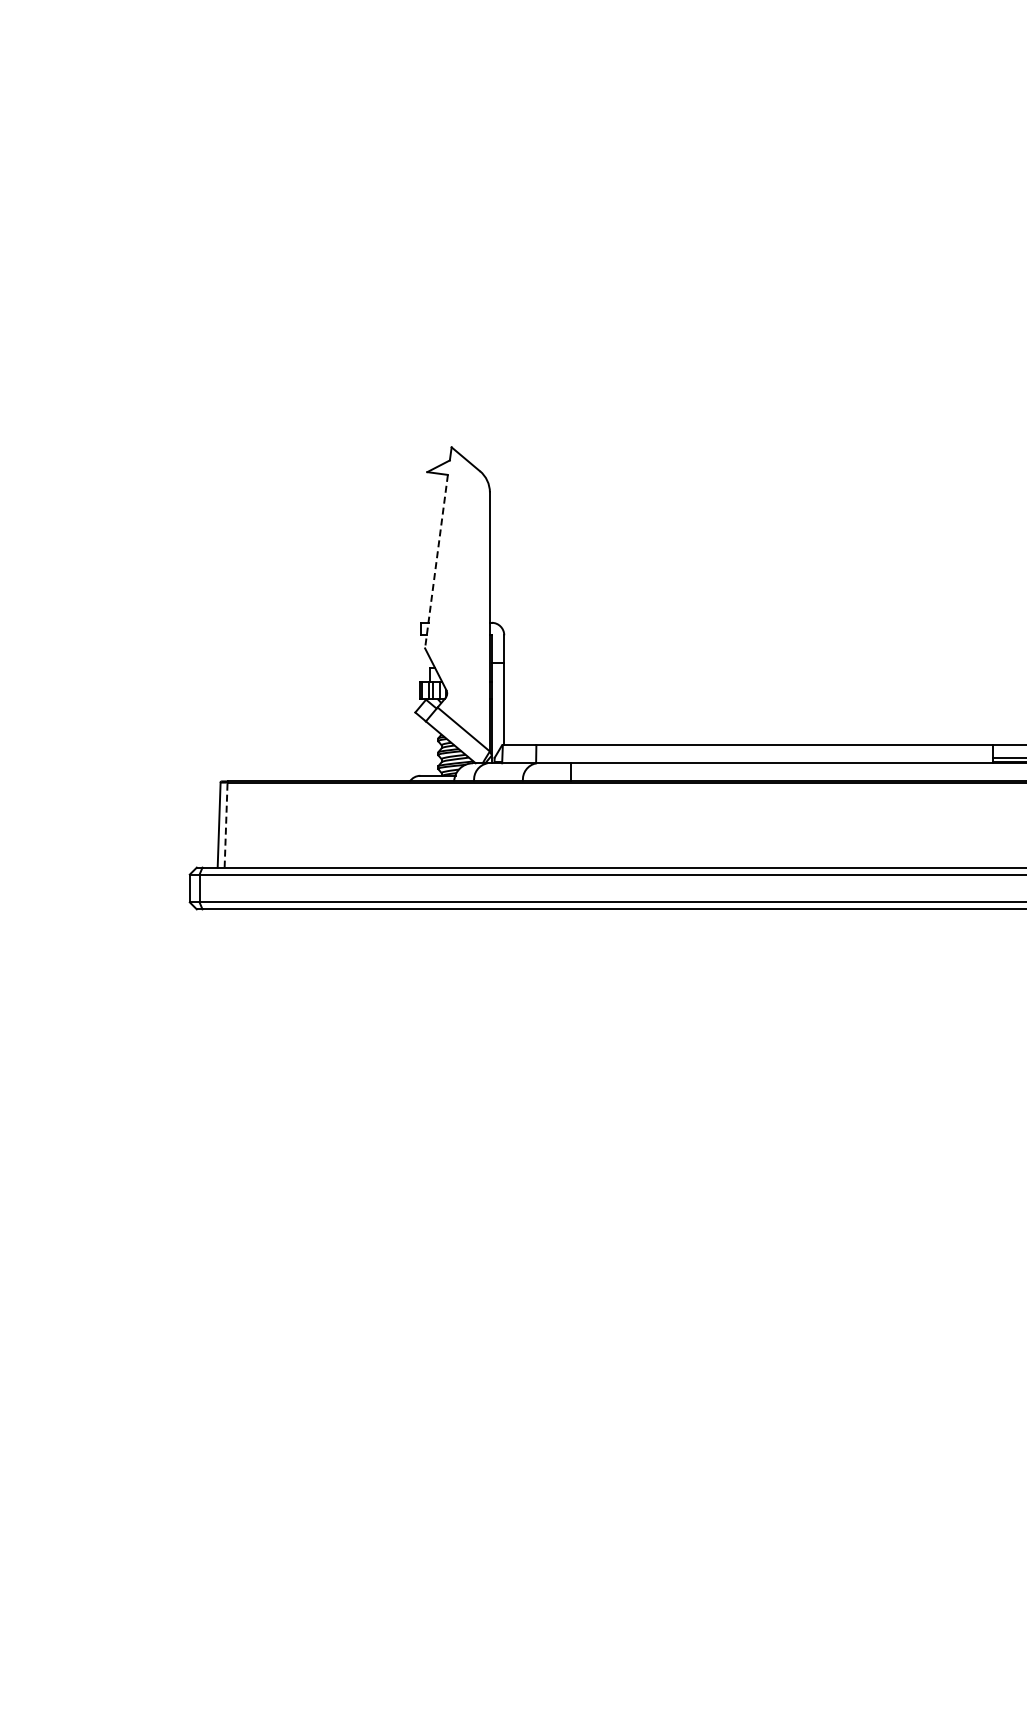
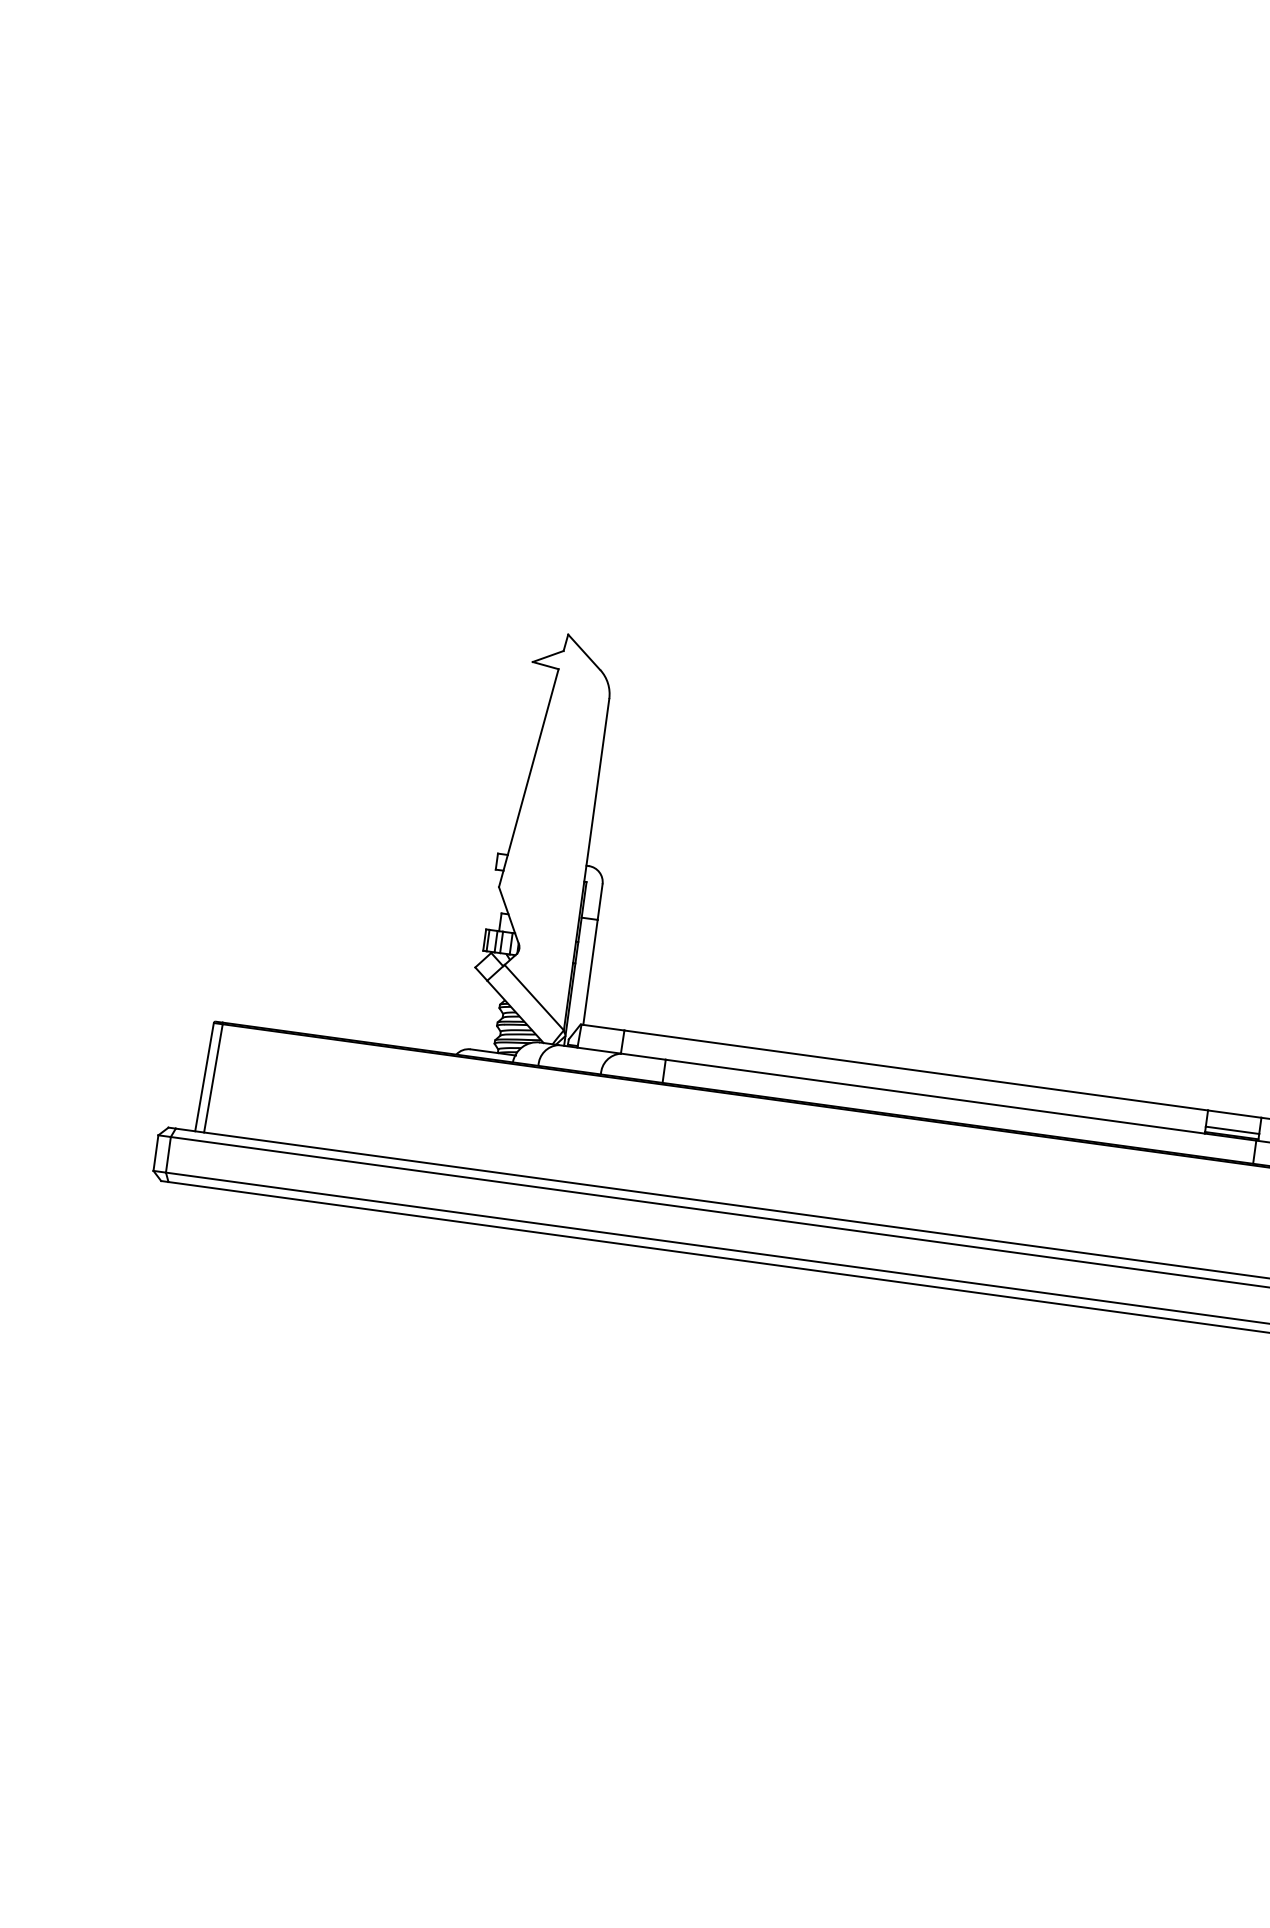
line: (436, 562) -> (528, 779), dashed -> solid
line: (226, 825) -> (213, 1078), dashed -> solid

